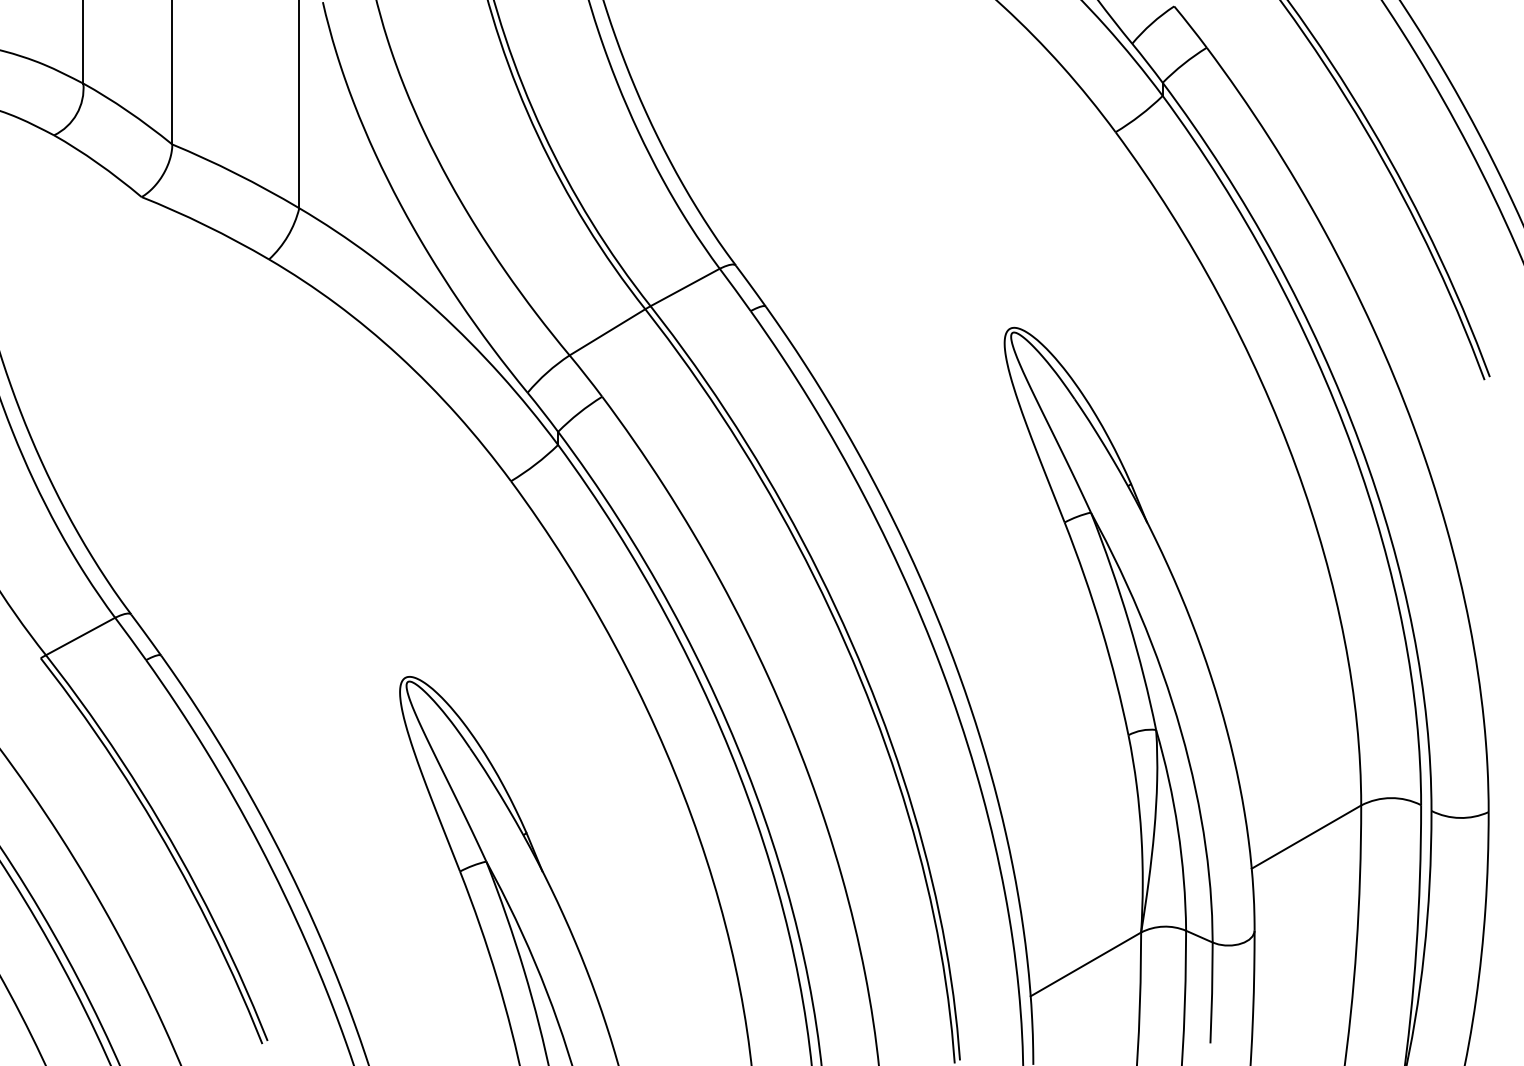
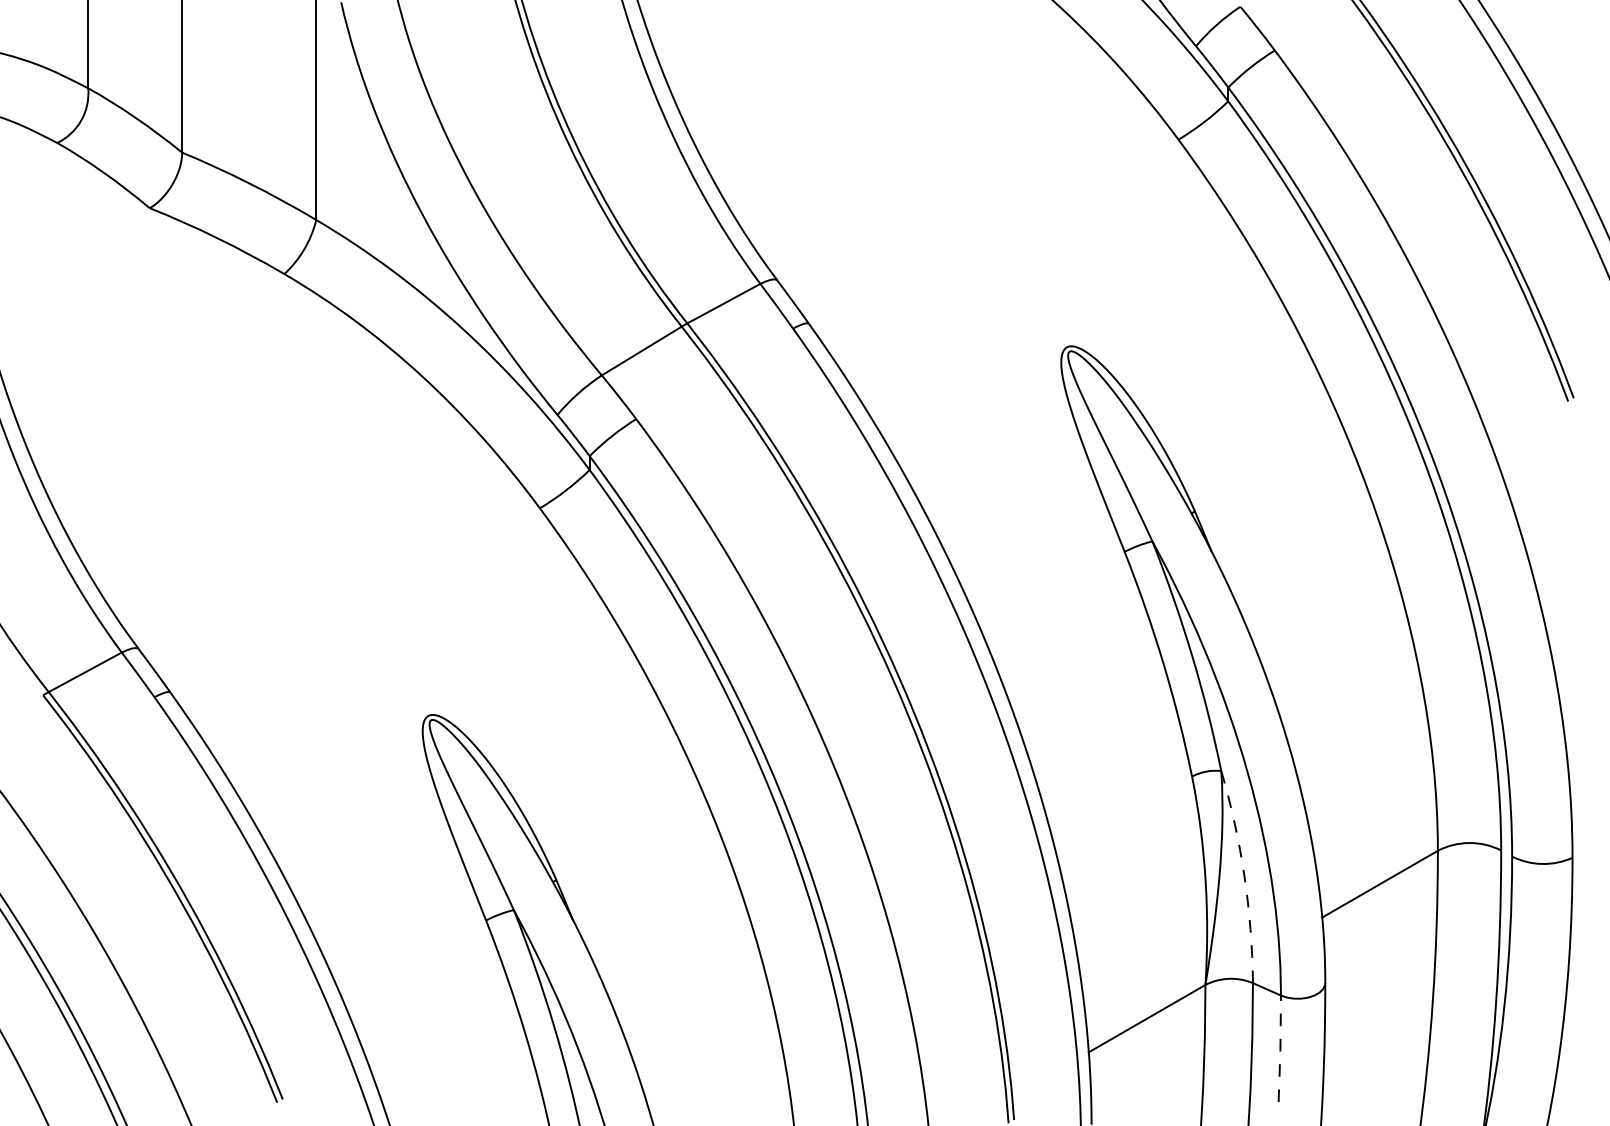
arc: (1178, 829) -> (1244, 876), solid -> dashed
line: (1212, 993) -> (1280, 1049), solid -> dashed

